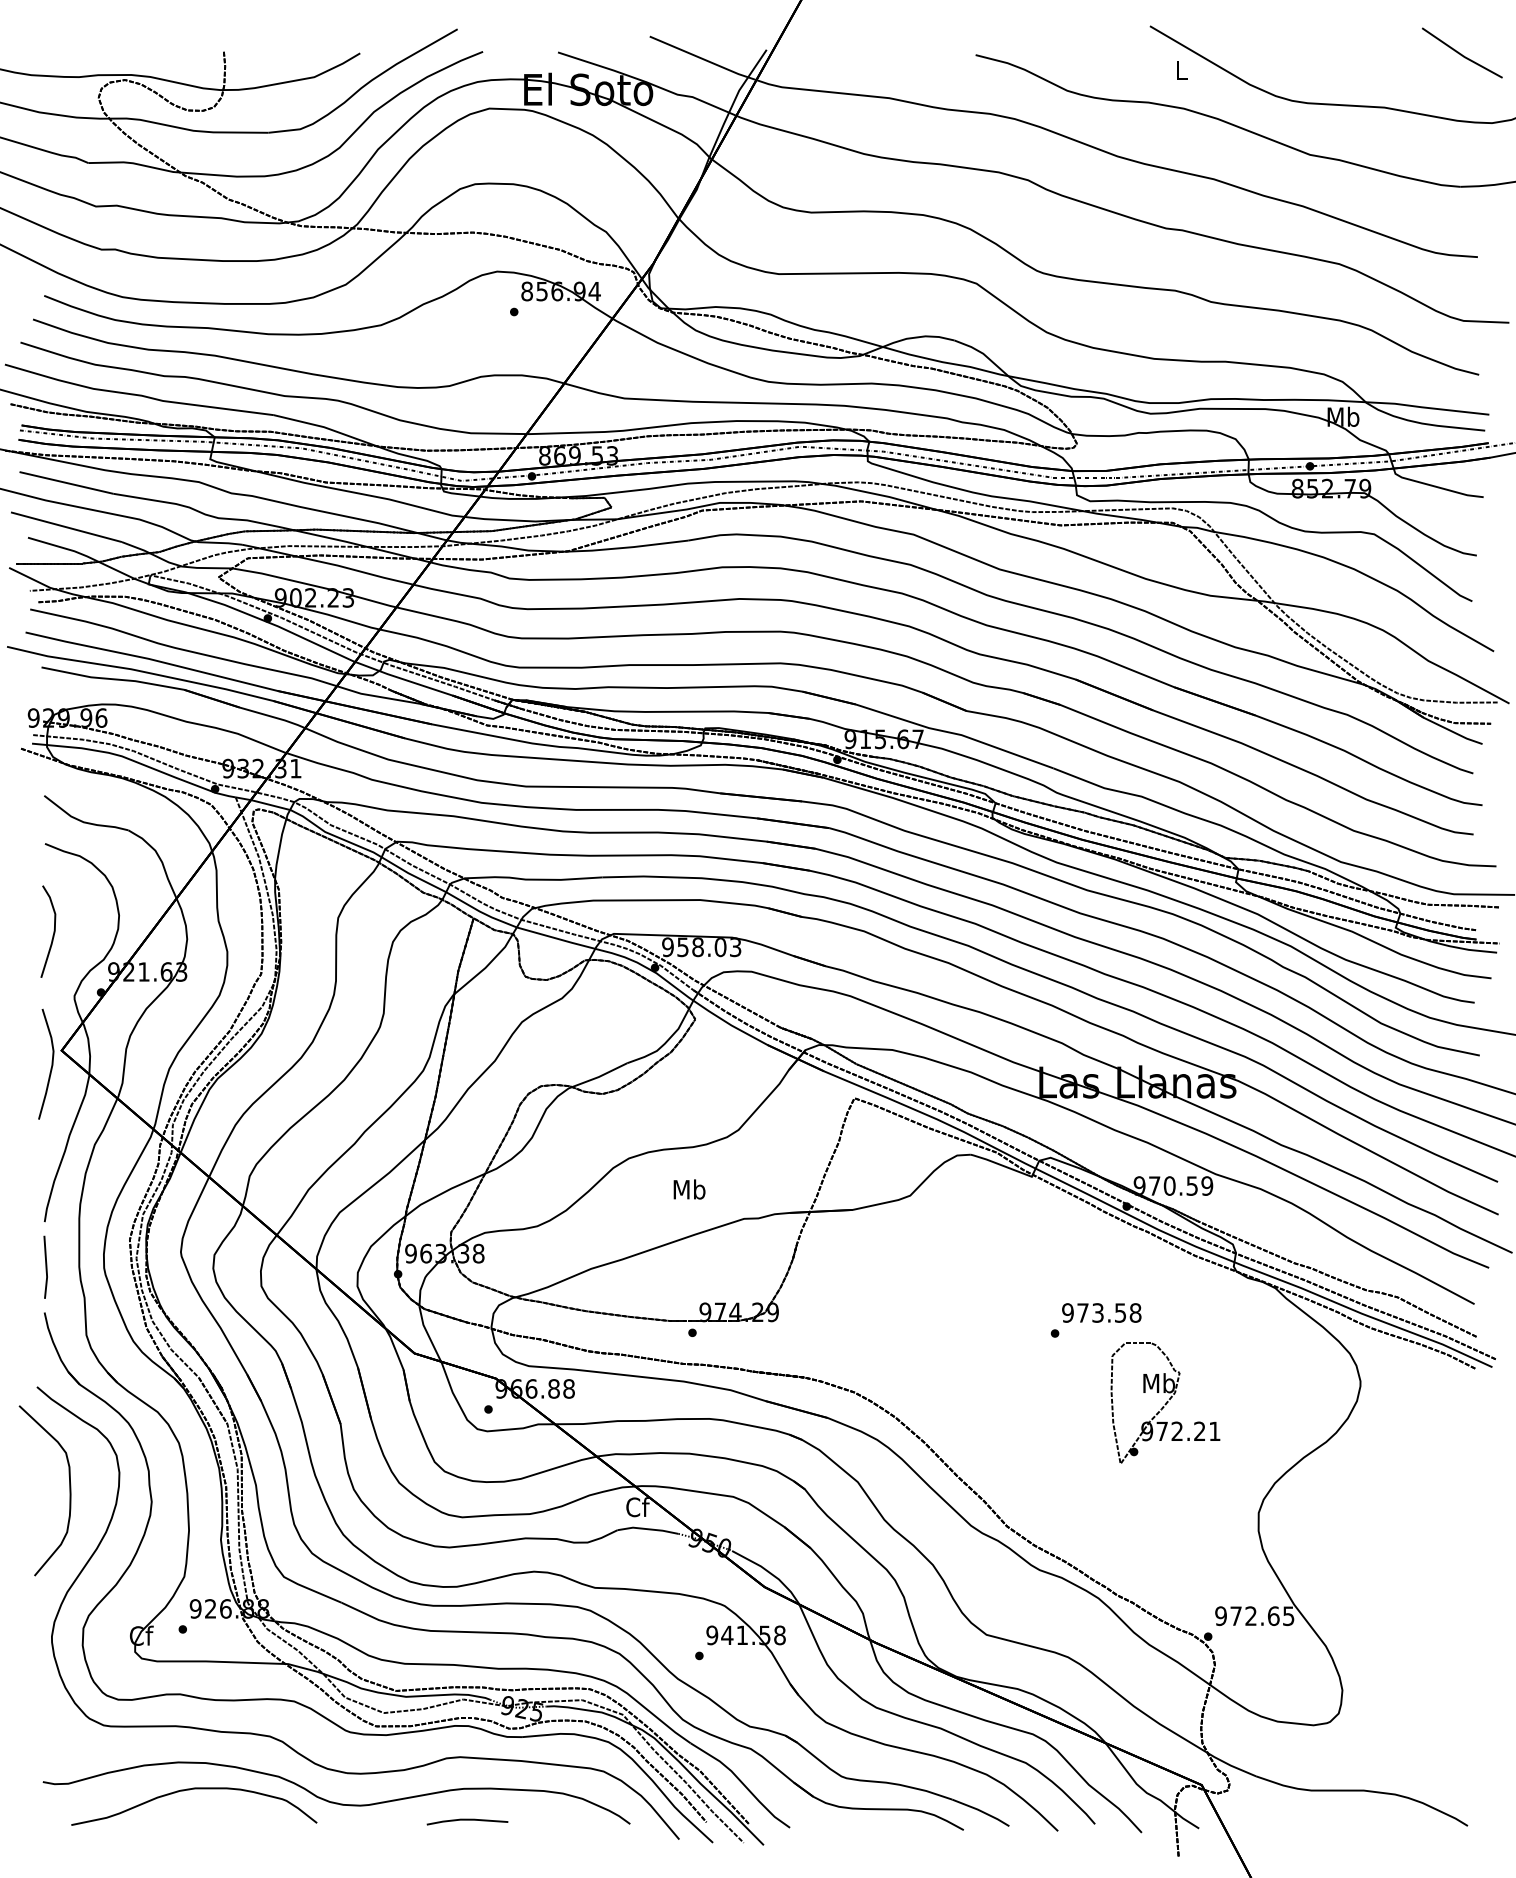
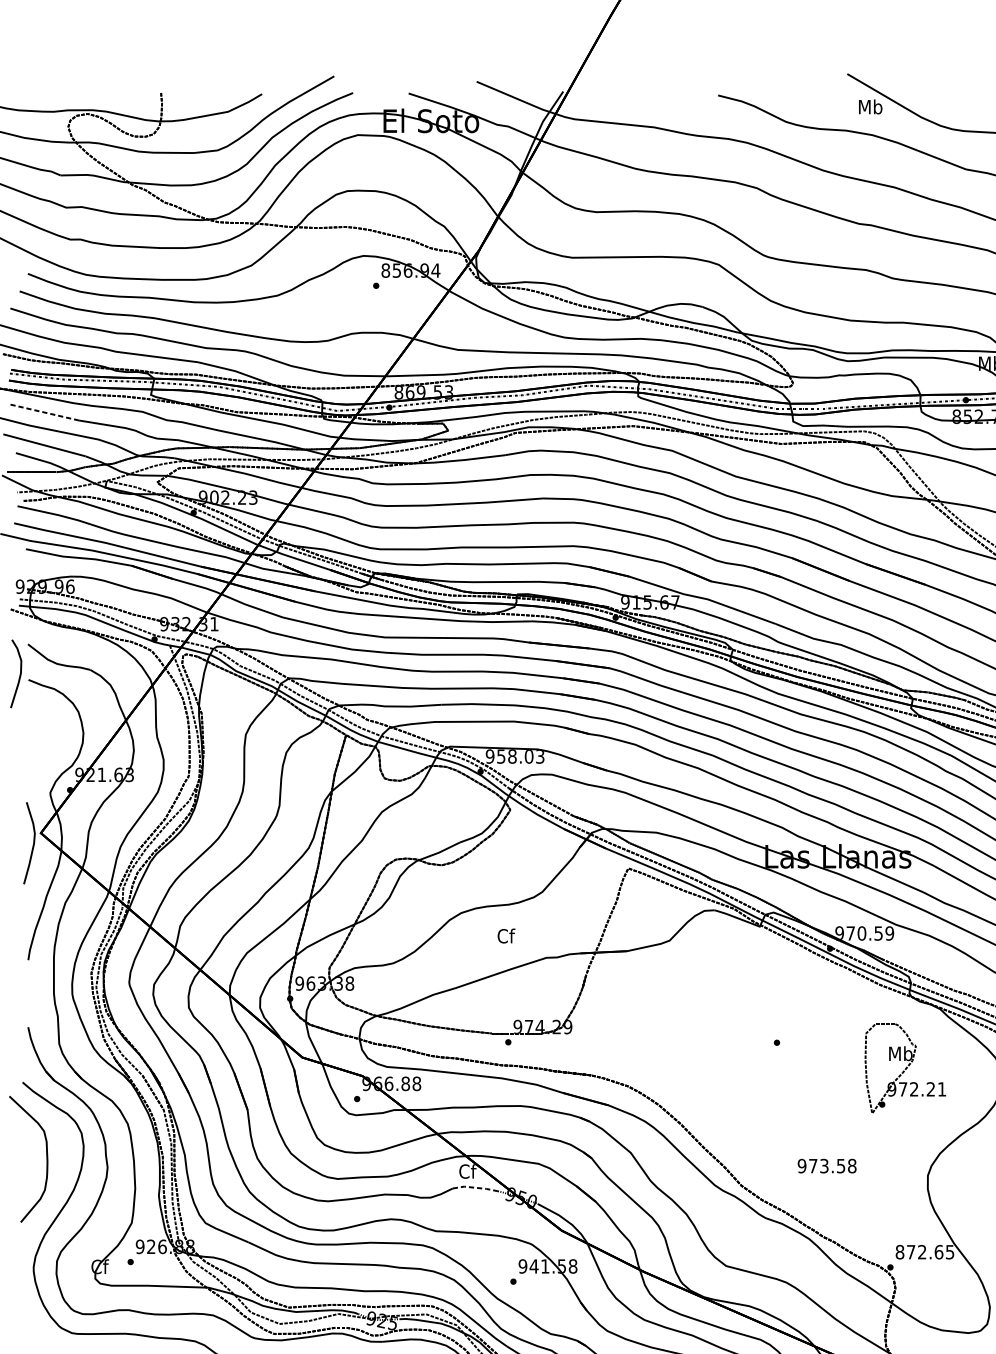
text: (1181, 70) -> (870, 106), L -> Mb
line: (65, 482) -> (43, 412), solid -> dashed
curve: (53, 931) -> (20, 673), moved
text: (689, 1189) -> (506, 936), Mb -> Cf
line: (45, 1266) -> (28, 993), removed
text: (1101, 1312) -> (826, 1165), moved
part: (1165, 1402) -> (905, 1067), moved
line: (648, 1529) -> (475, 1187), solid -> dashed
text: (1220, 1616) -> (899, 1252), 972.65 -> 872.65

